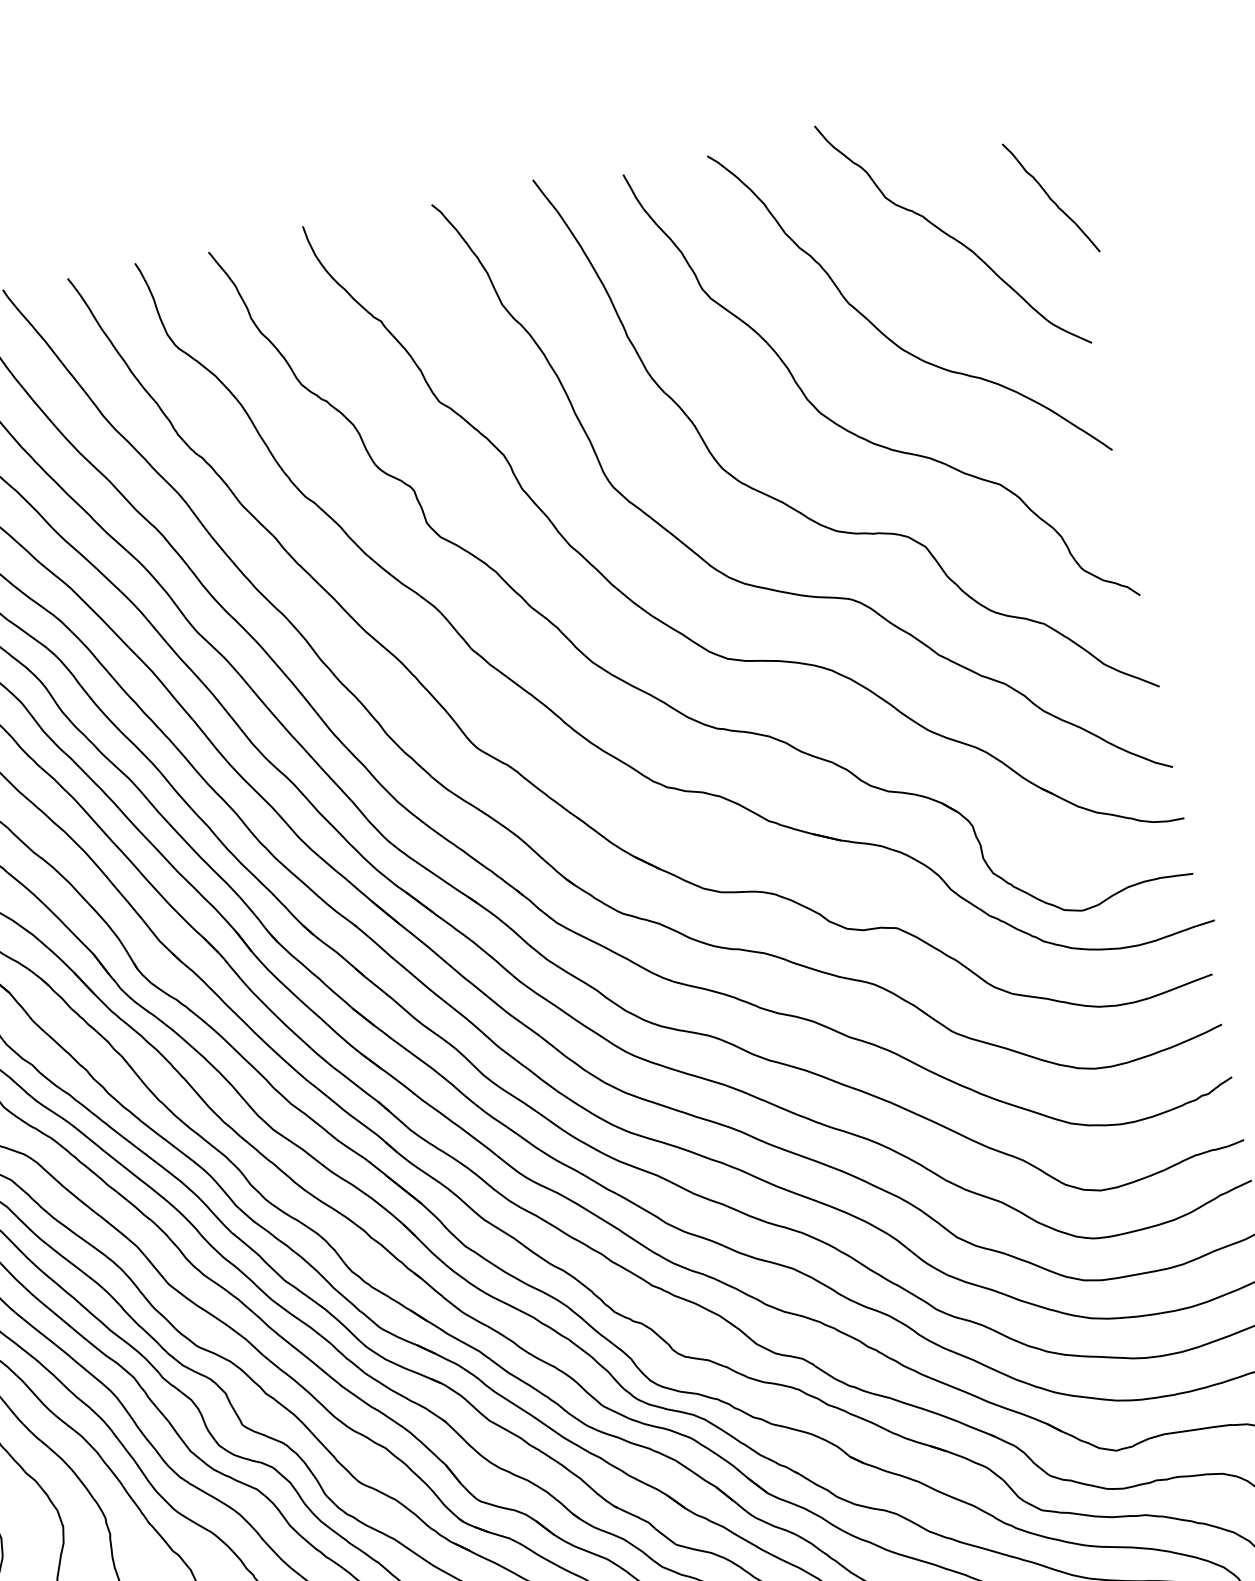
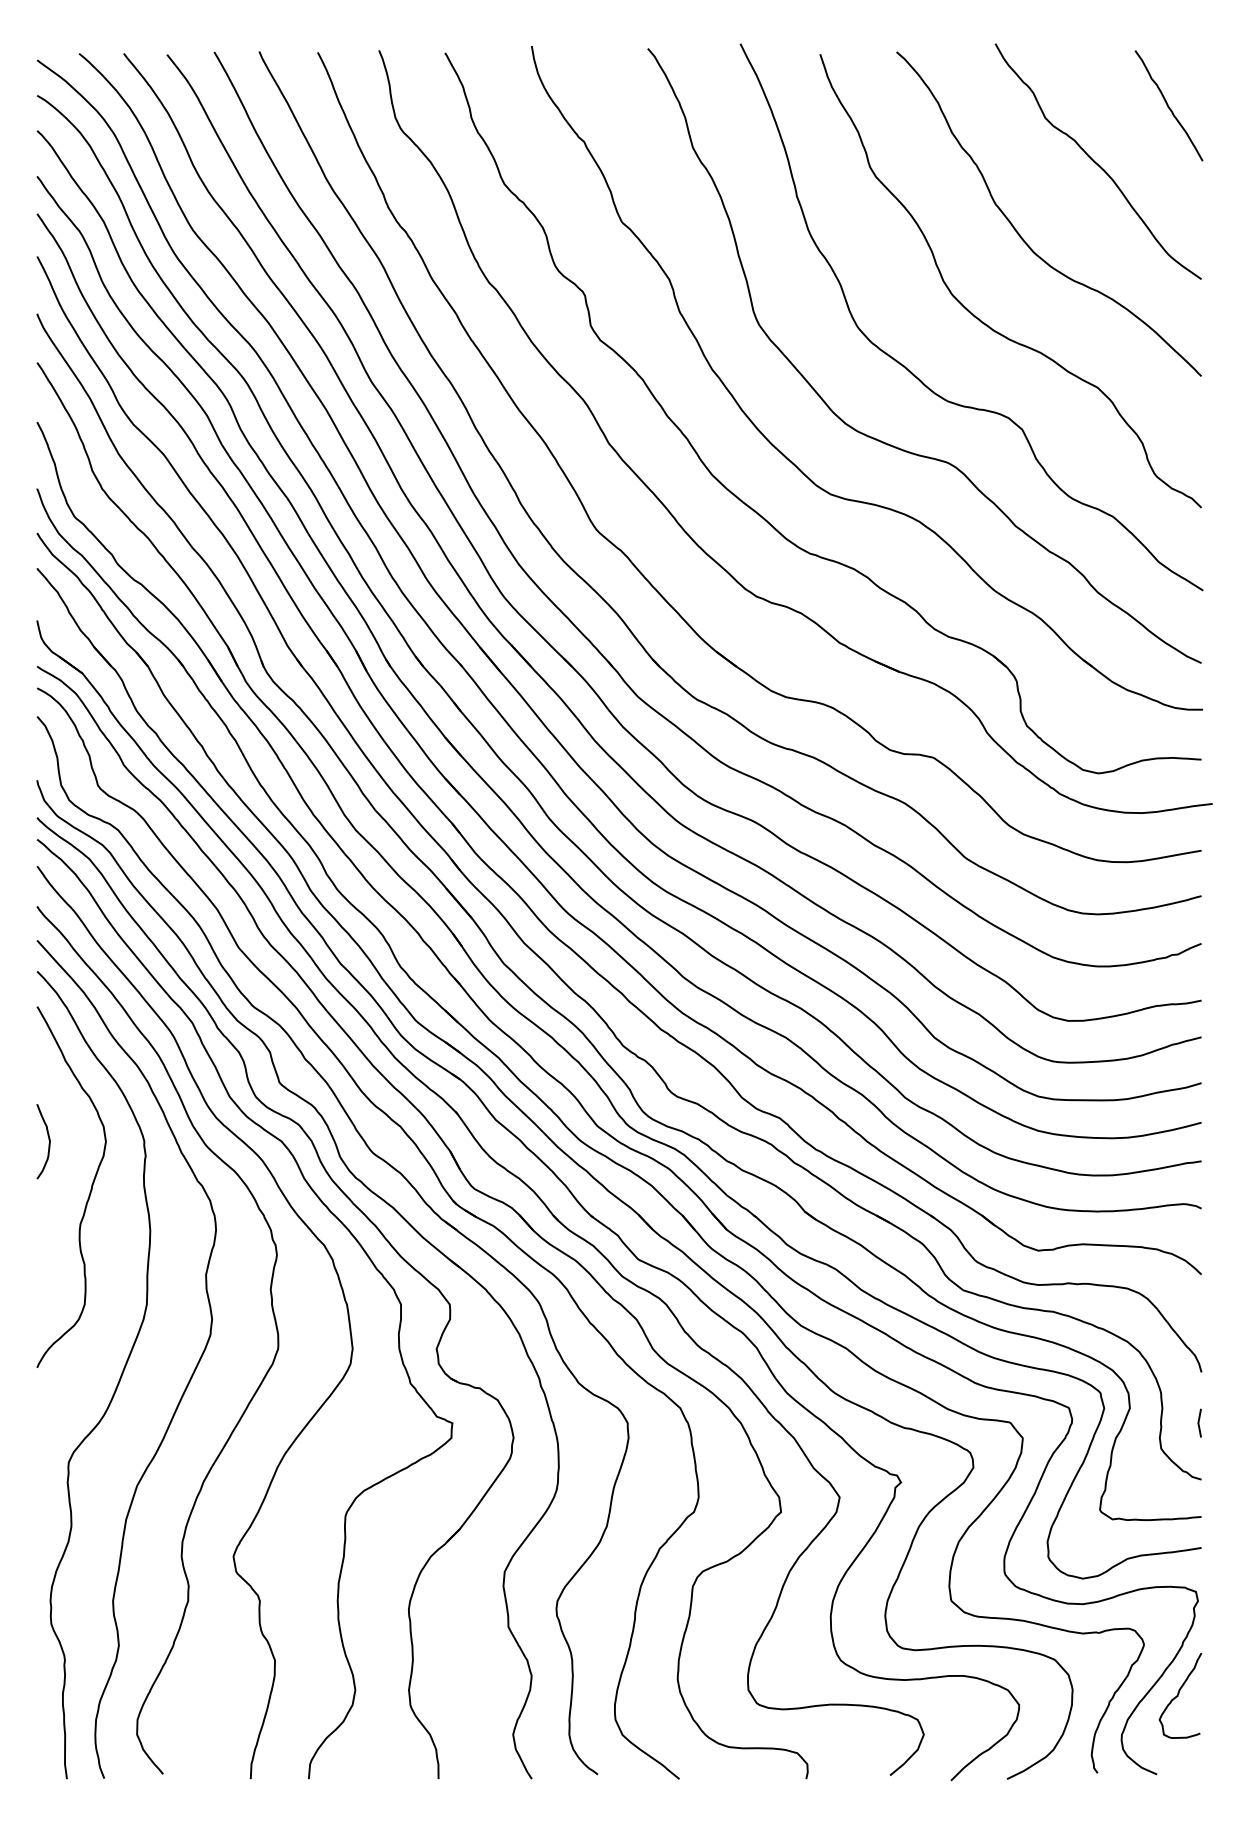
curve: (1050, 197) -> (1168, 105), moved

